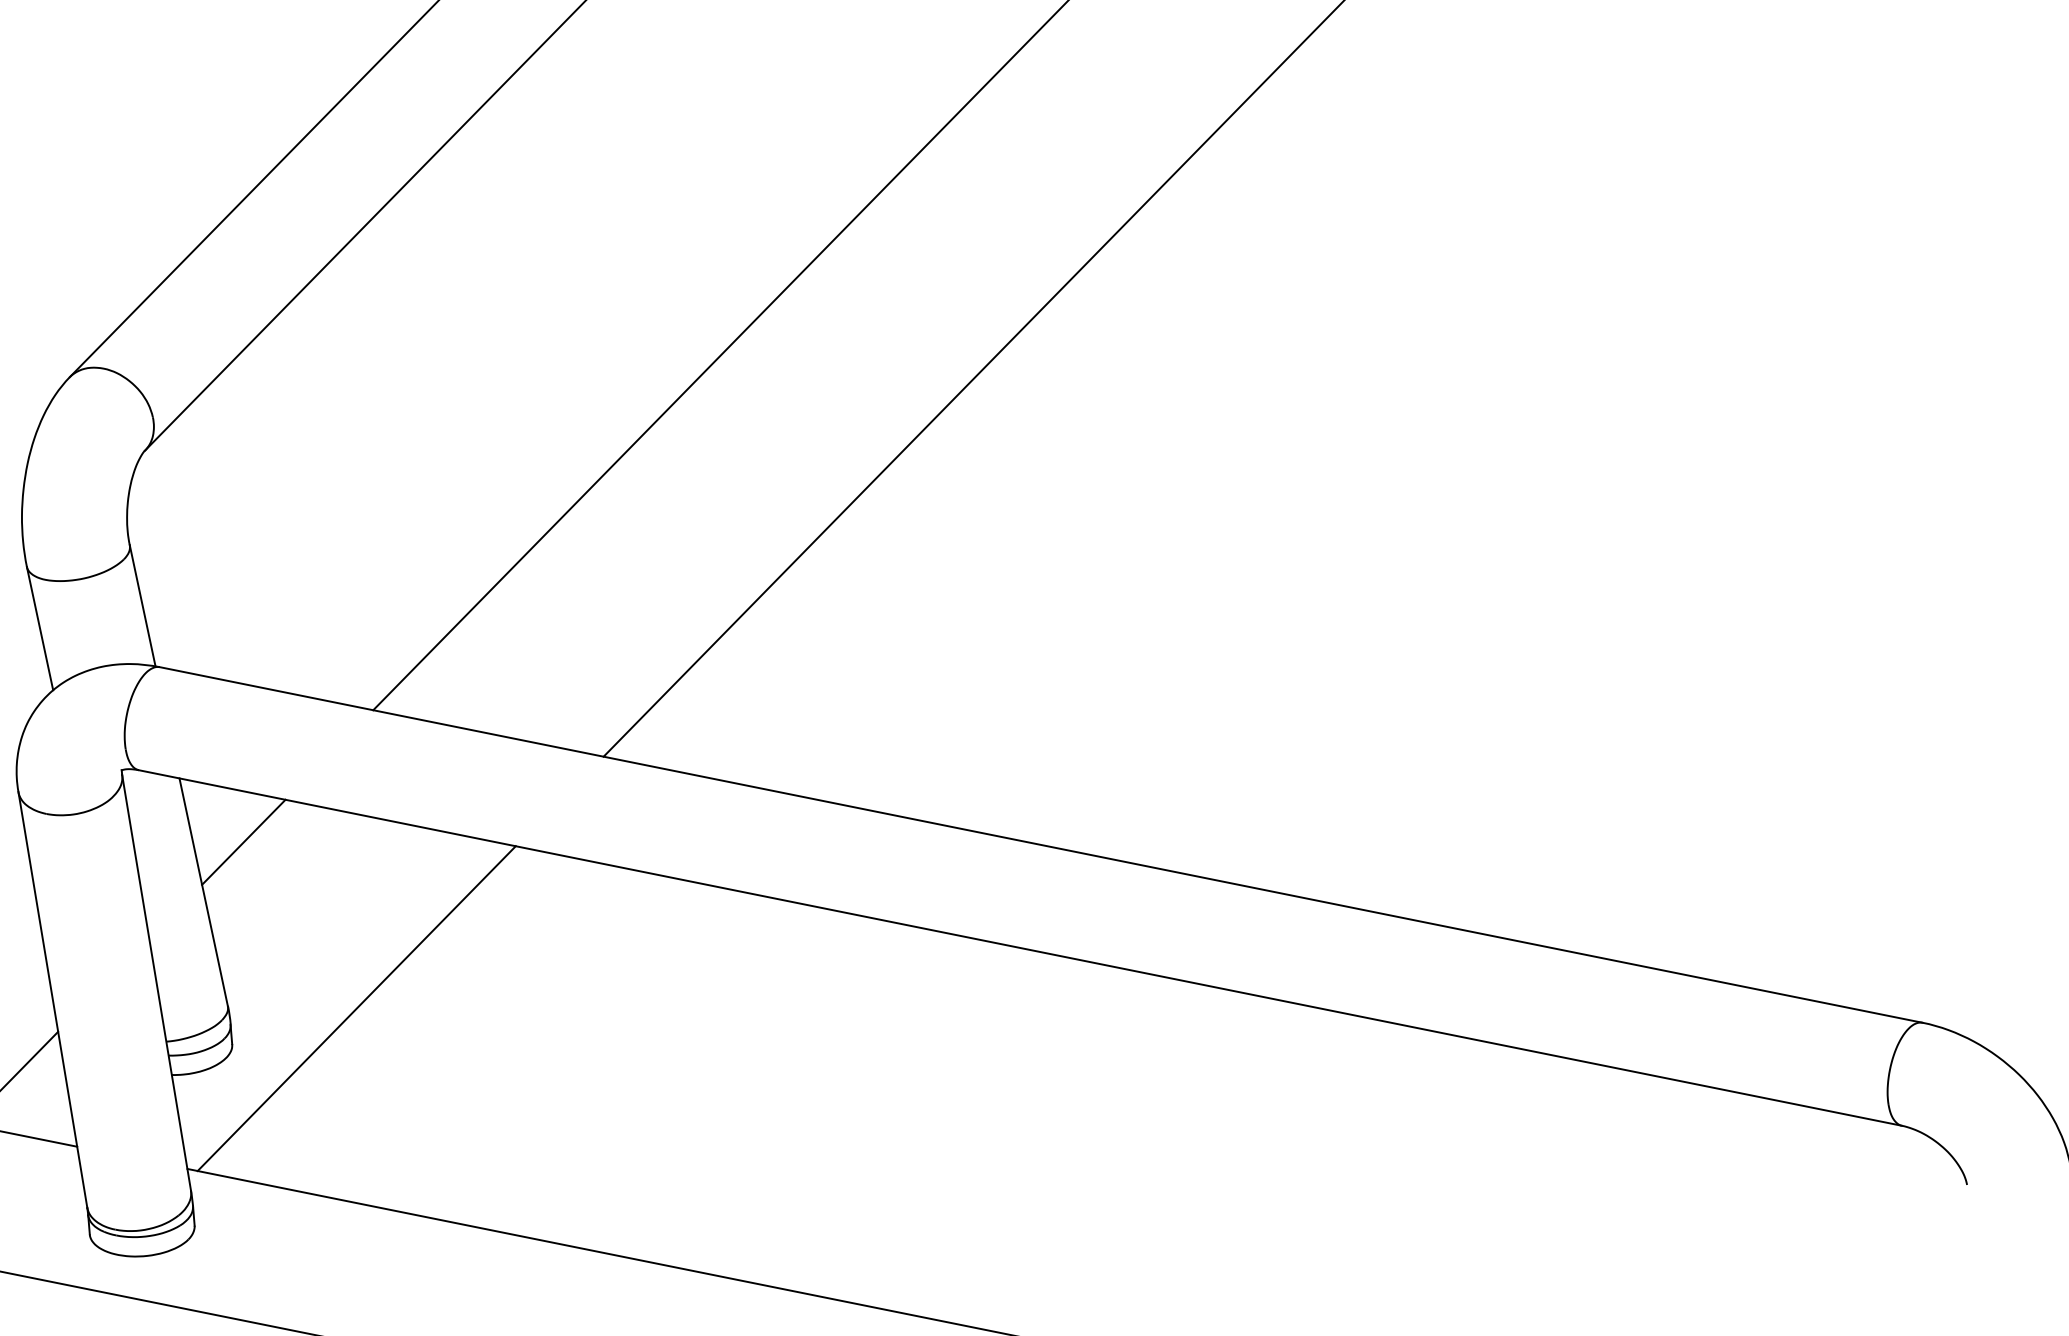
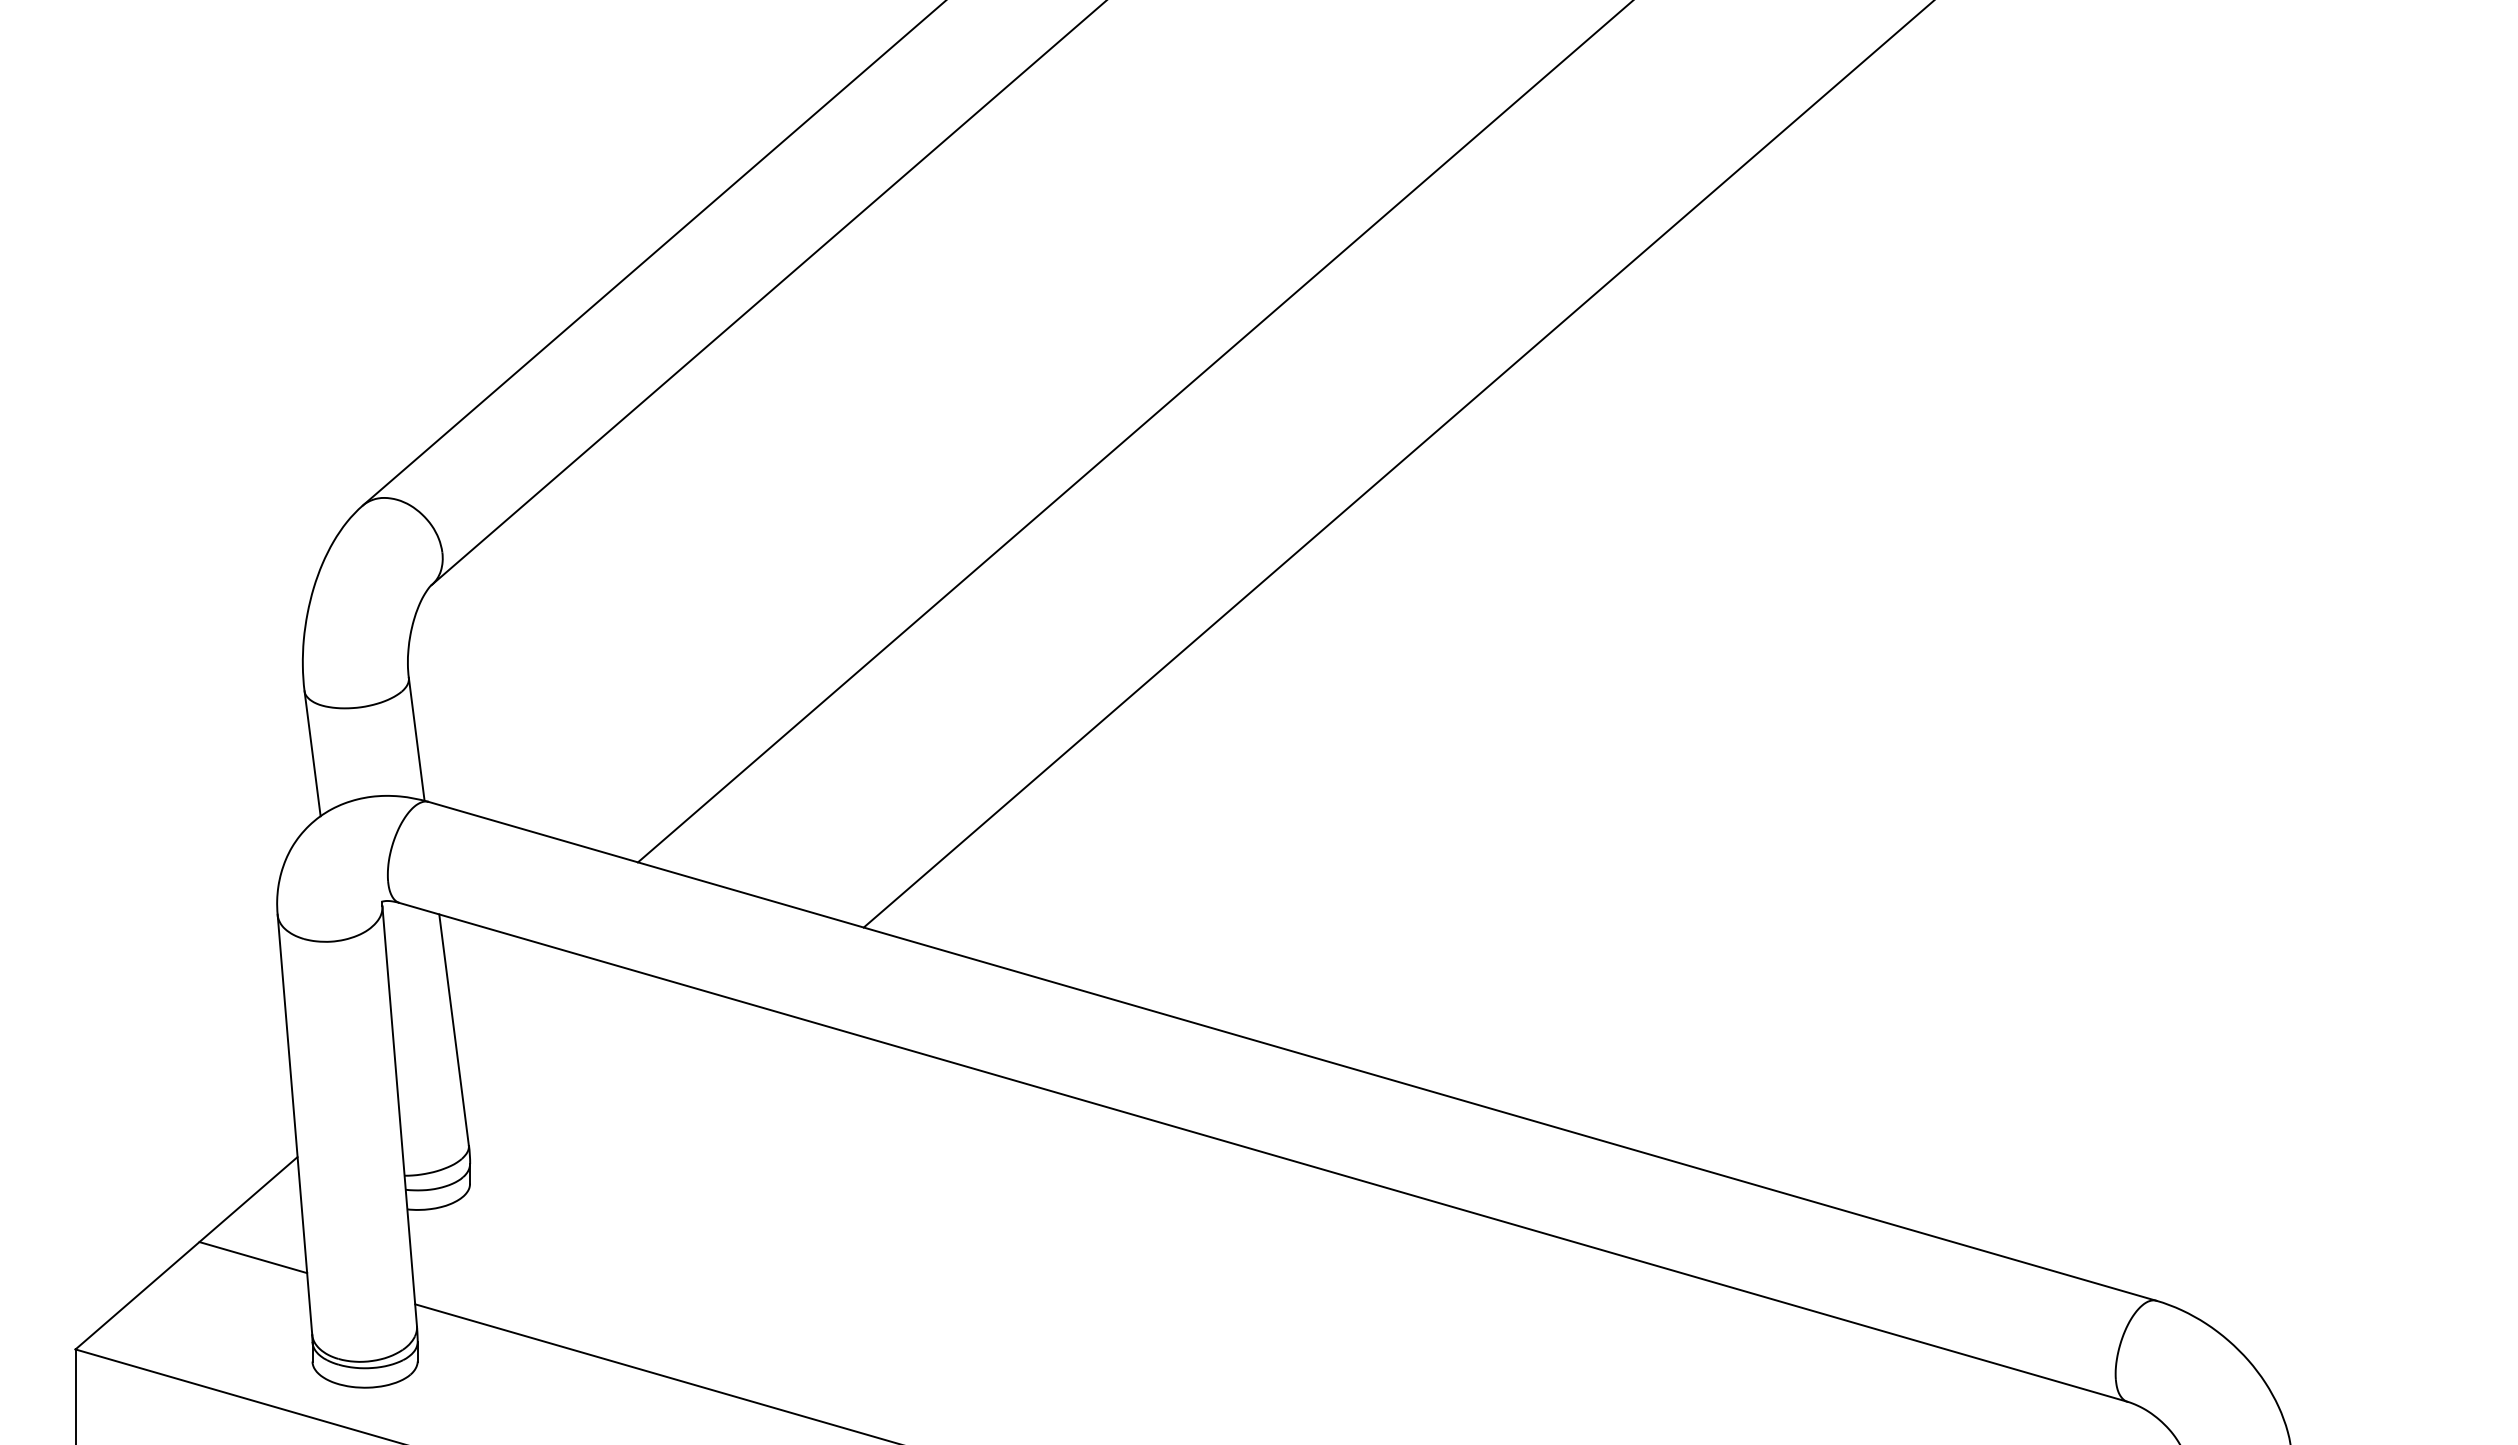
line: (244, 842) -> (498, 983), removed
line: (356, 1008) -> (596, 1158), removed

